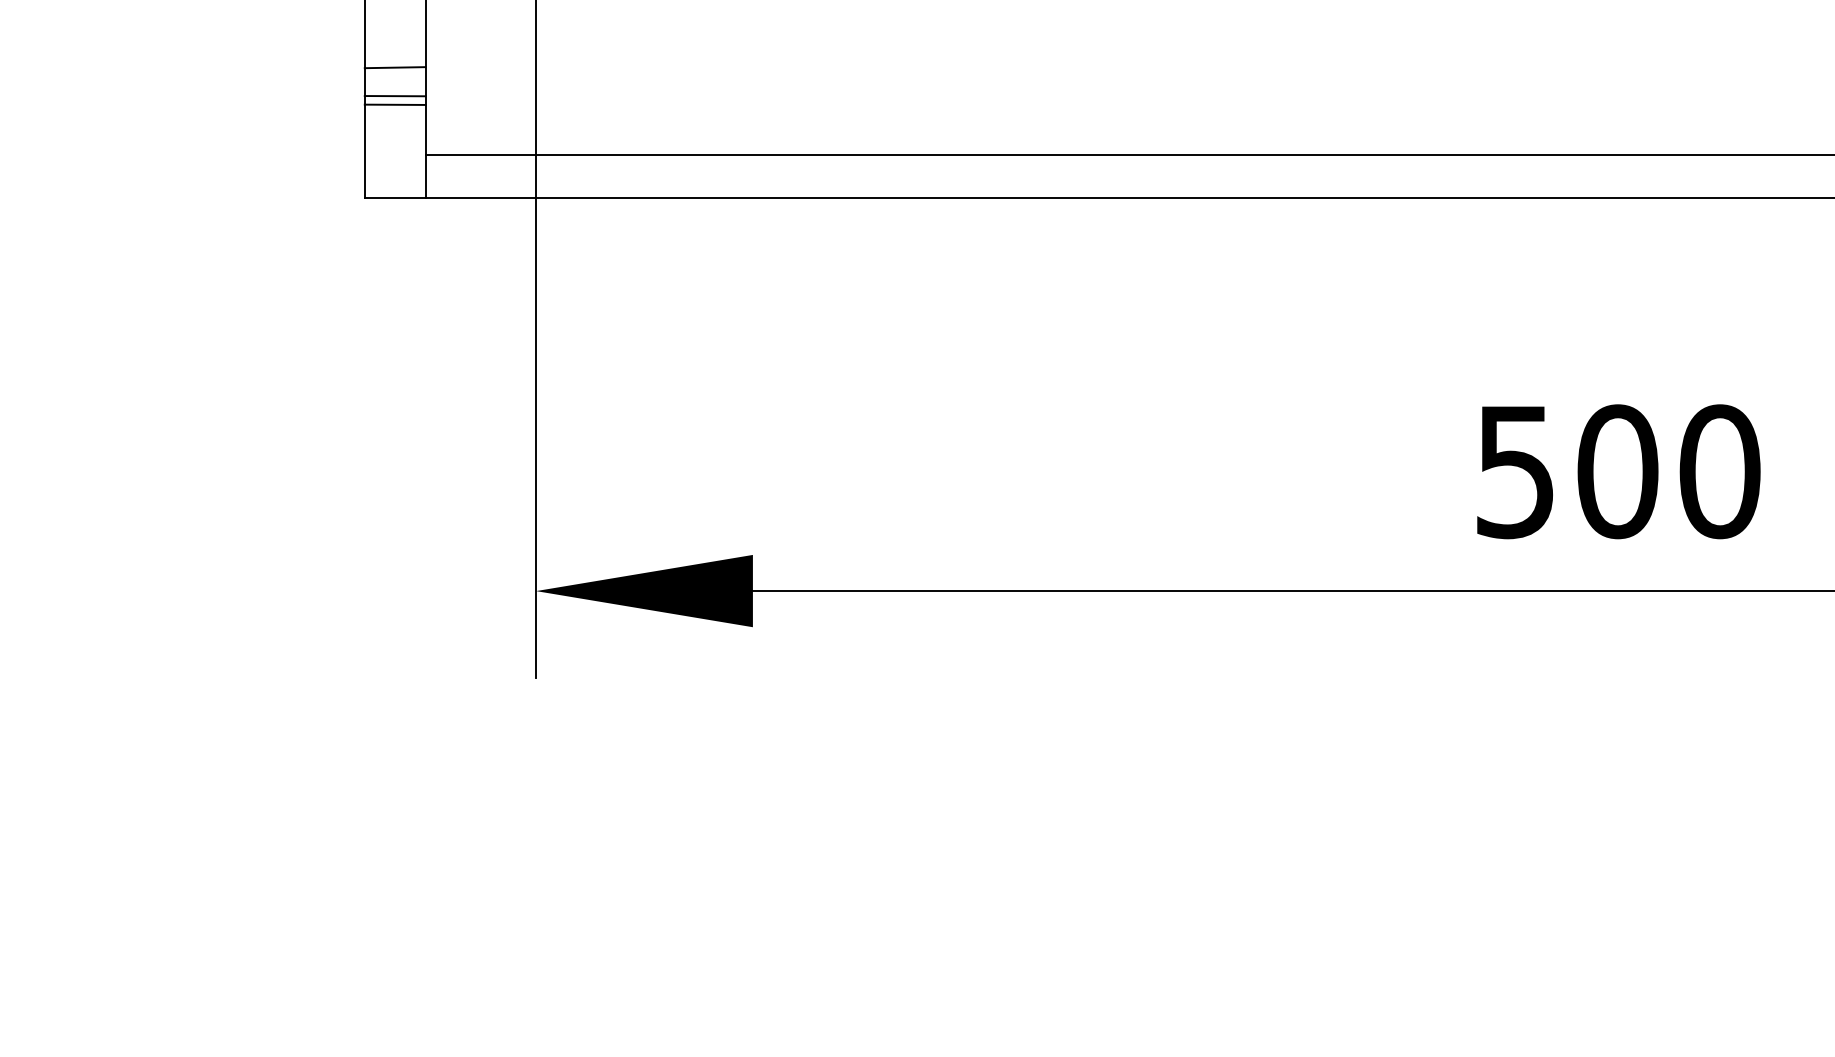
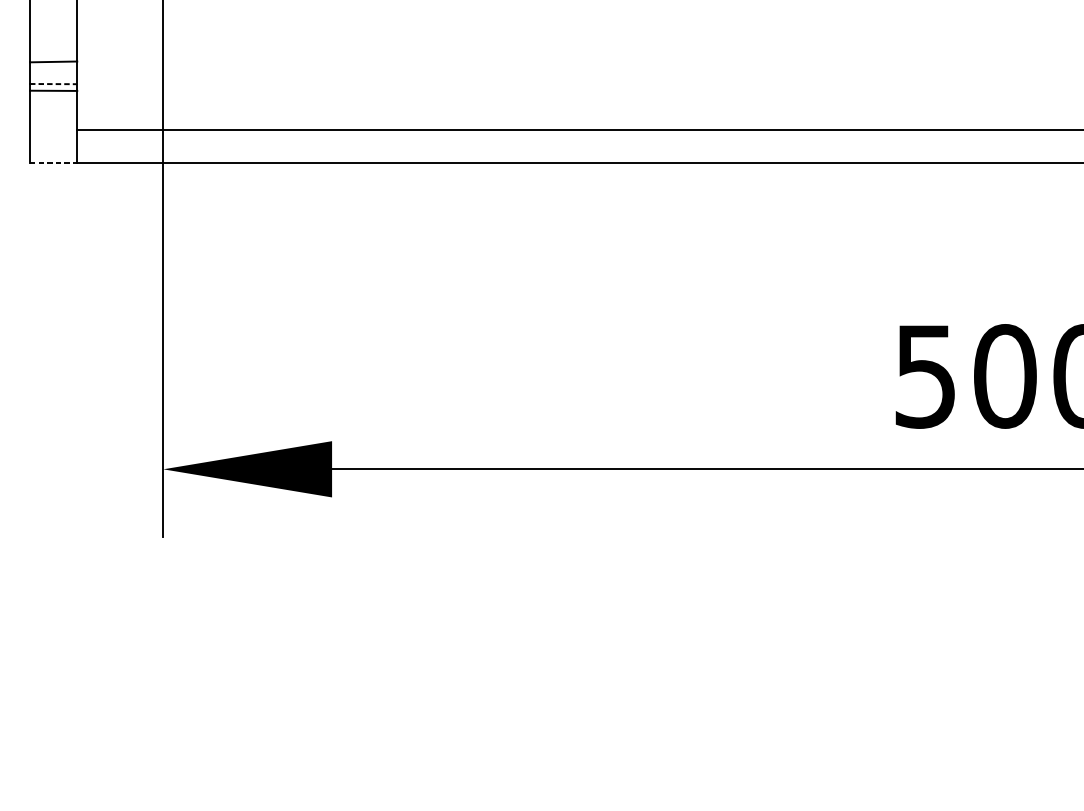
line: (395, 96) -> (53, 84), solid -> dashed
line: (395, 198) -> (53, 163), solid -> dashed

